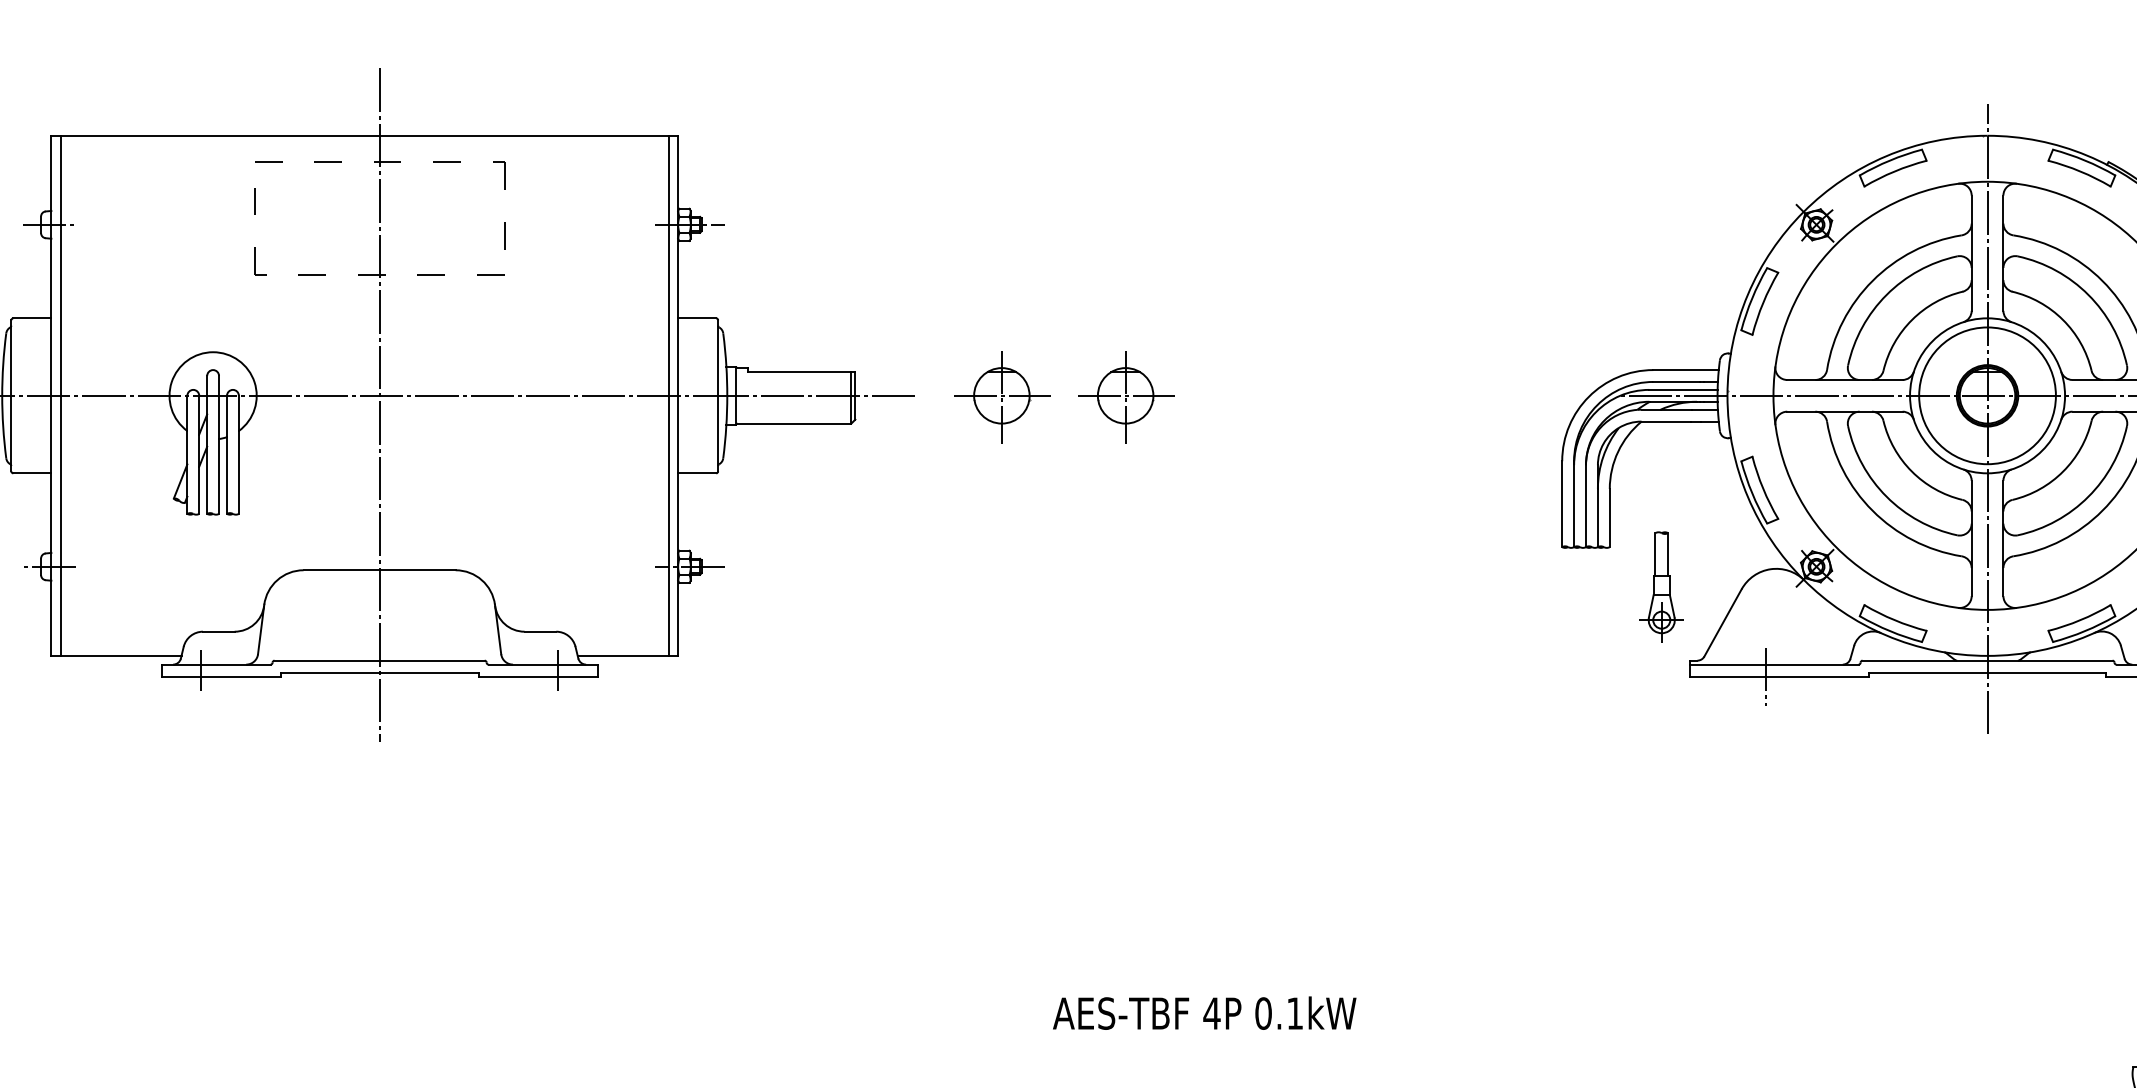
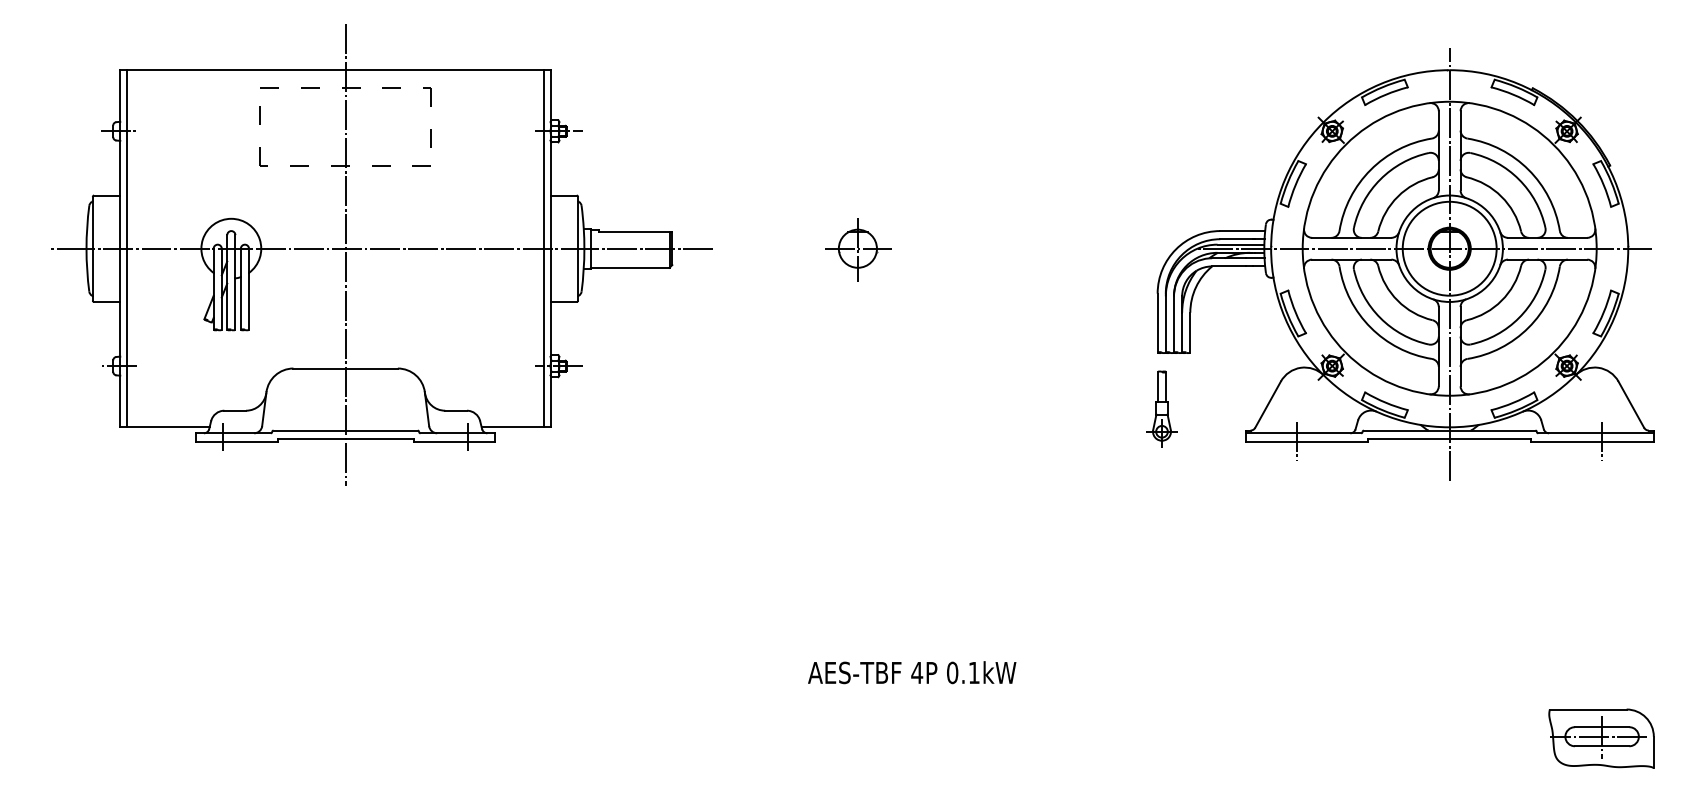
part: (1002, 396) -> (773, 249), removed
part: (1661, 586) -> (1161, 408), moved

